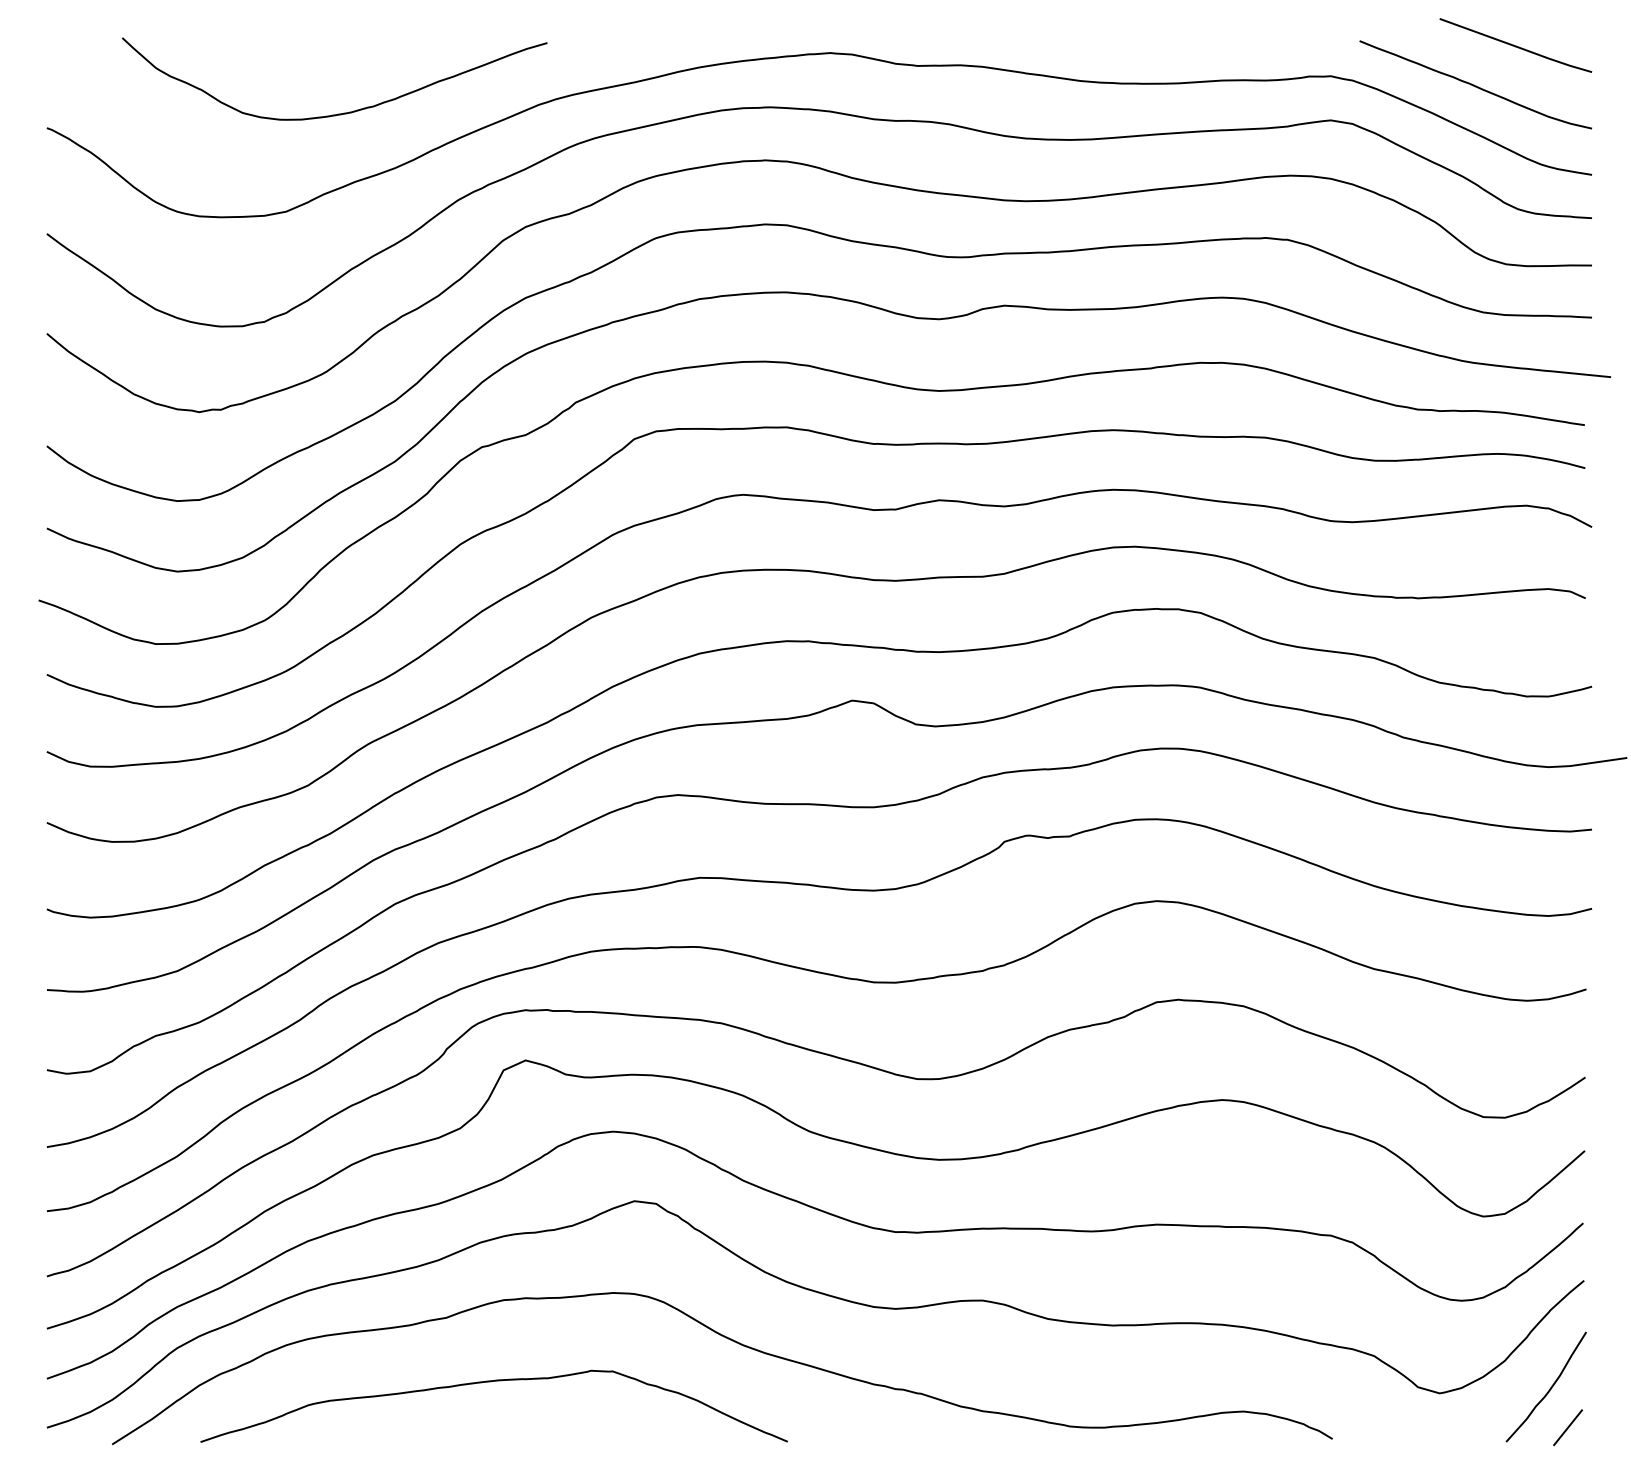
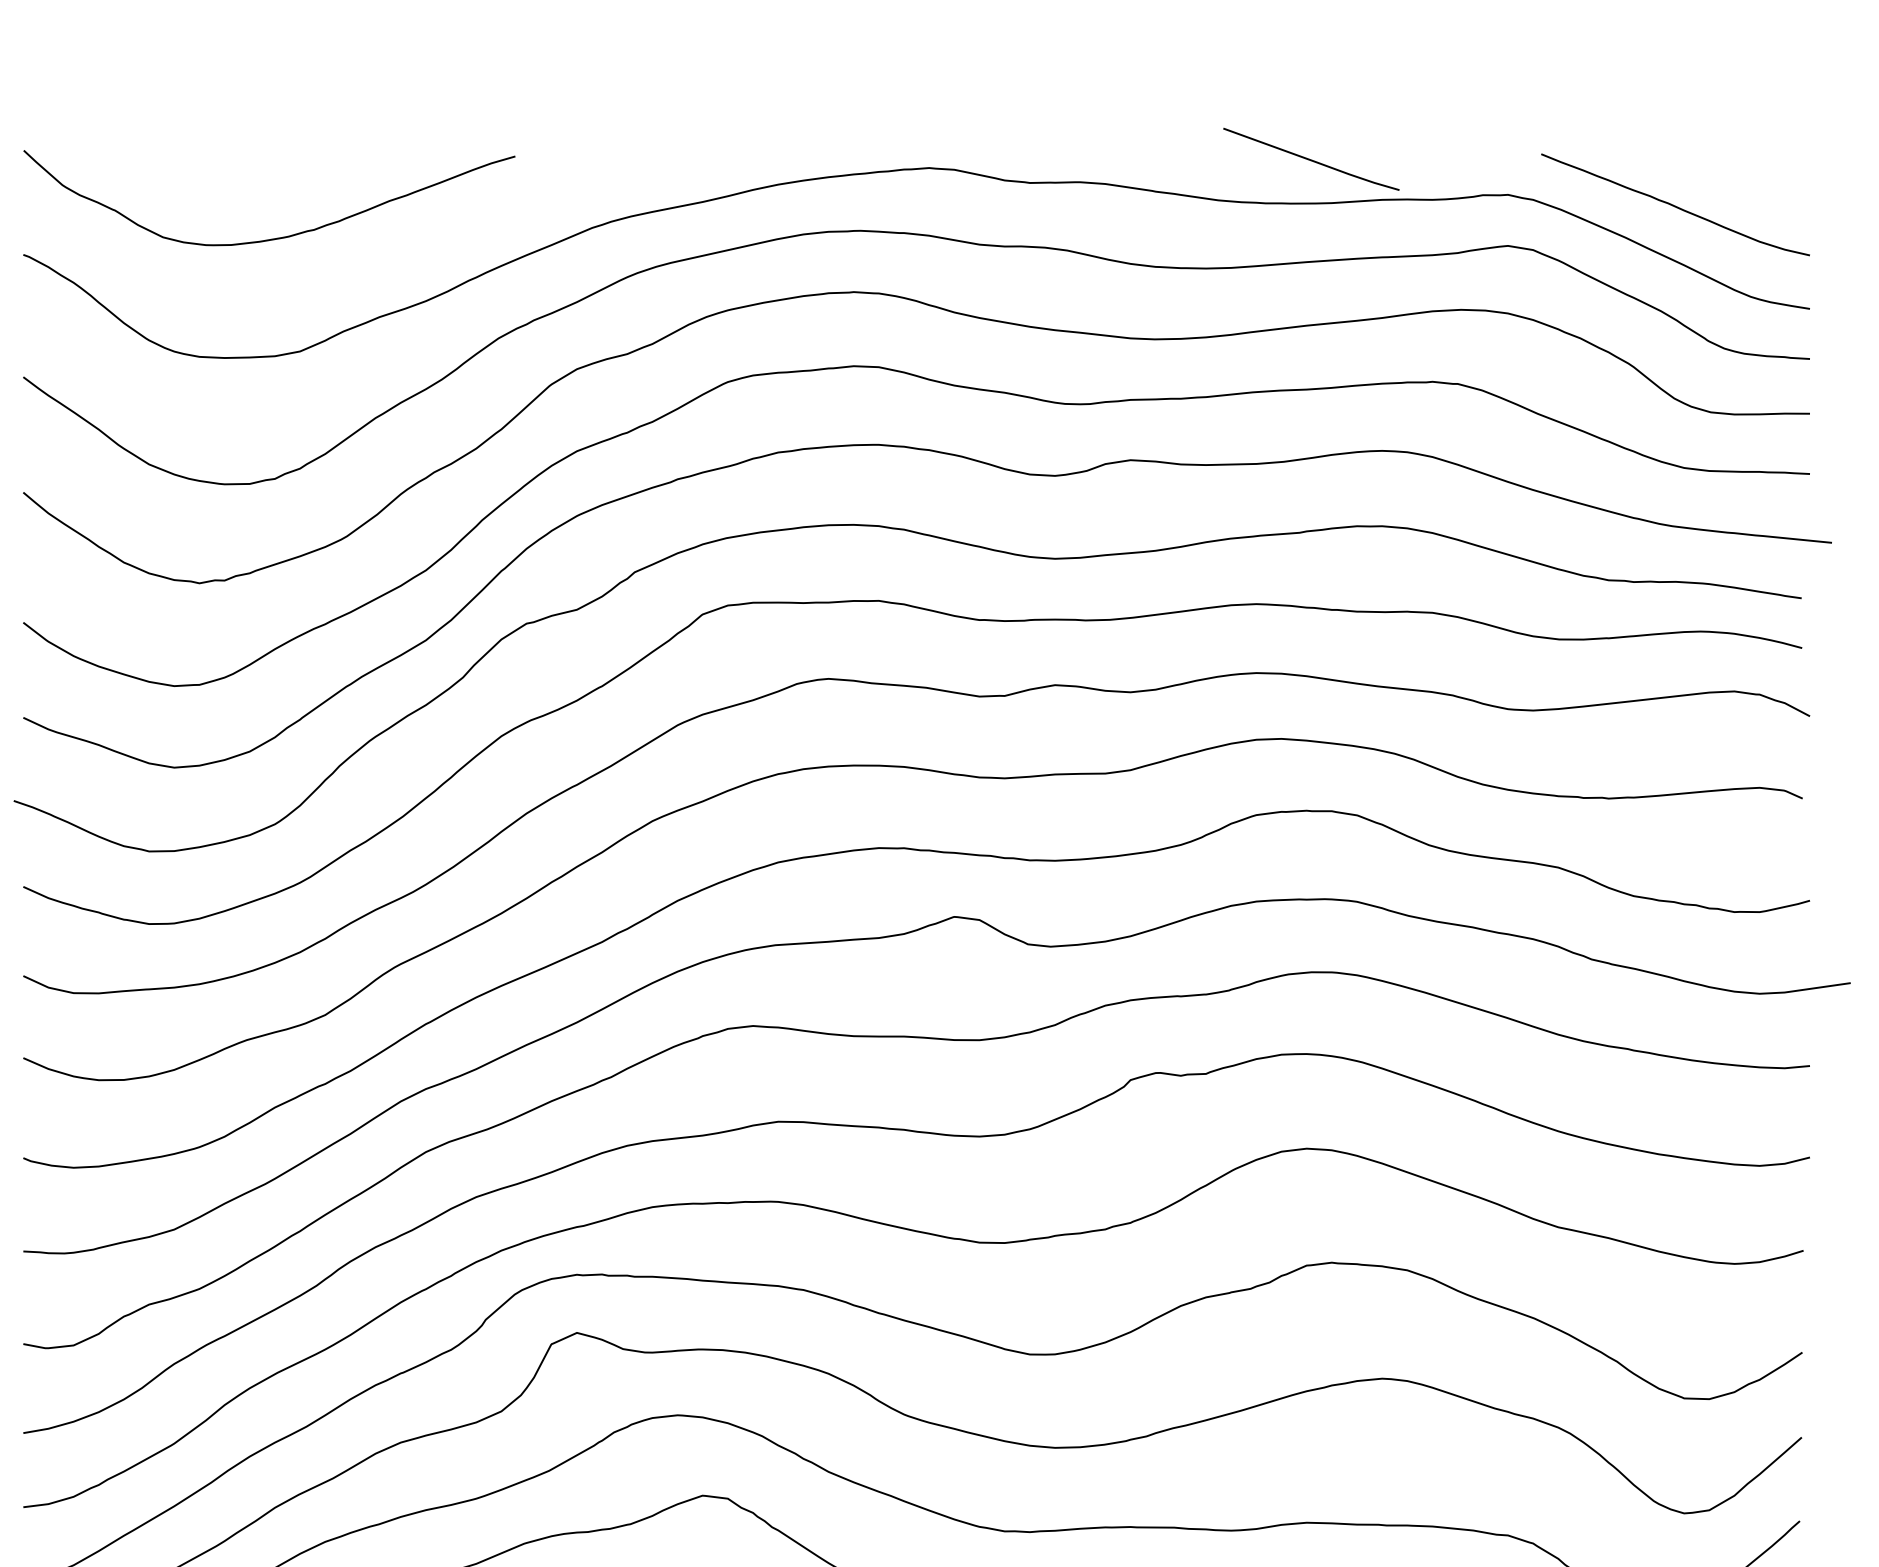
line: (1515, 45) -> (1310, 159), moved
curve: (338, 113) -> (273, 237), moved

